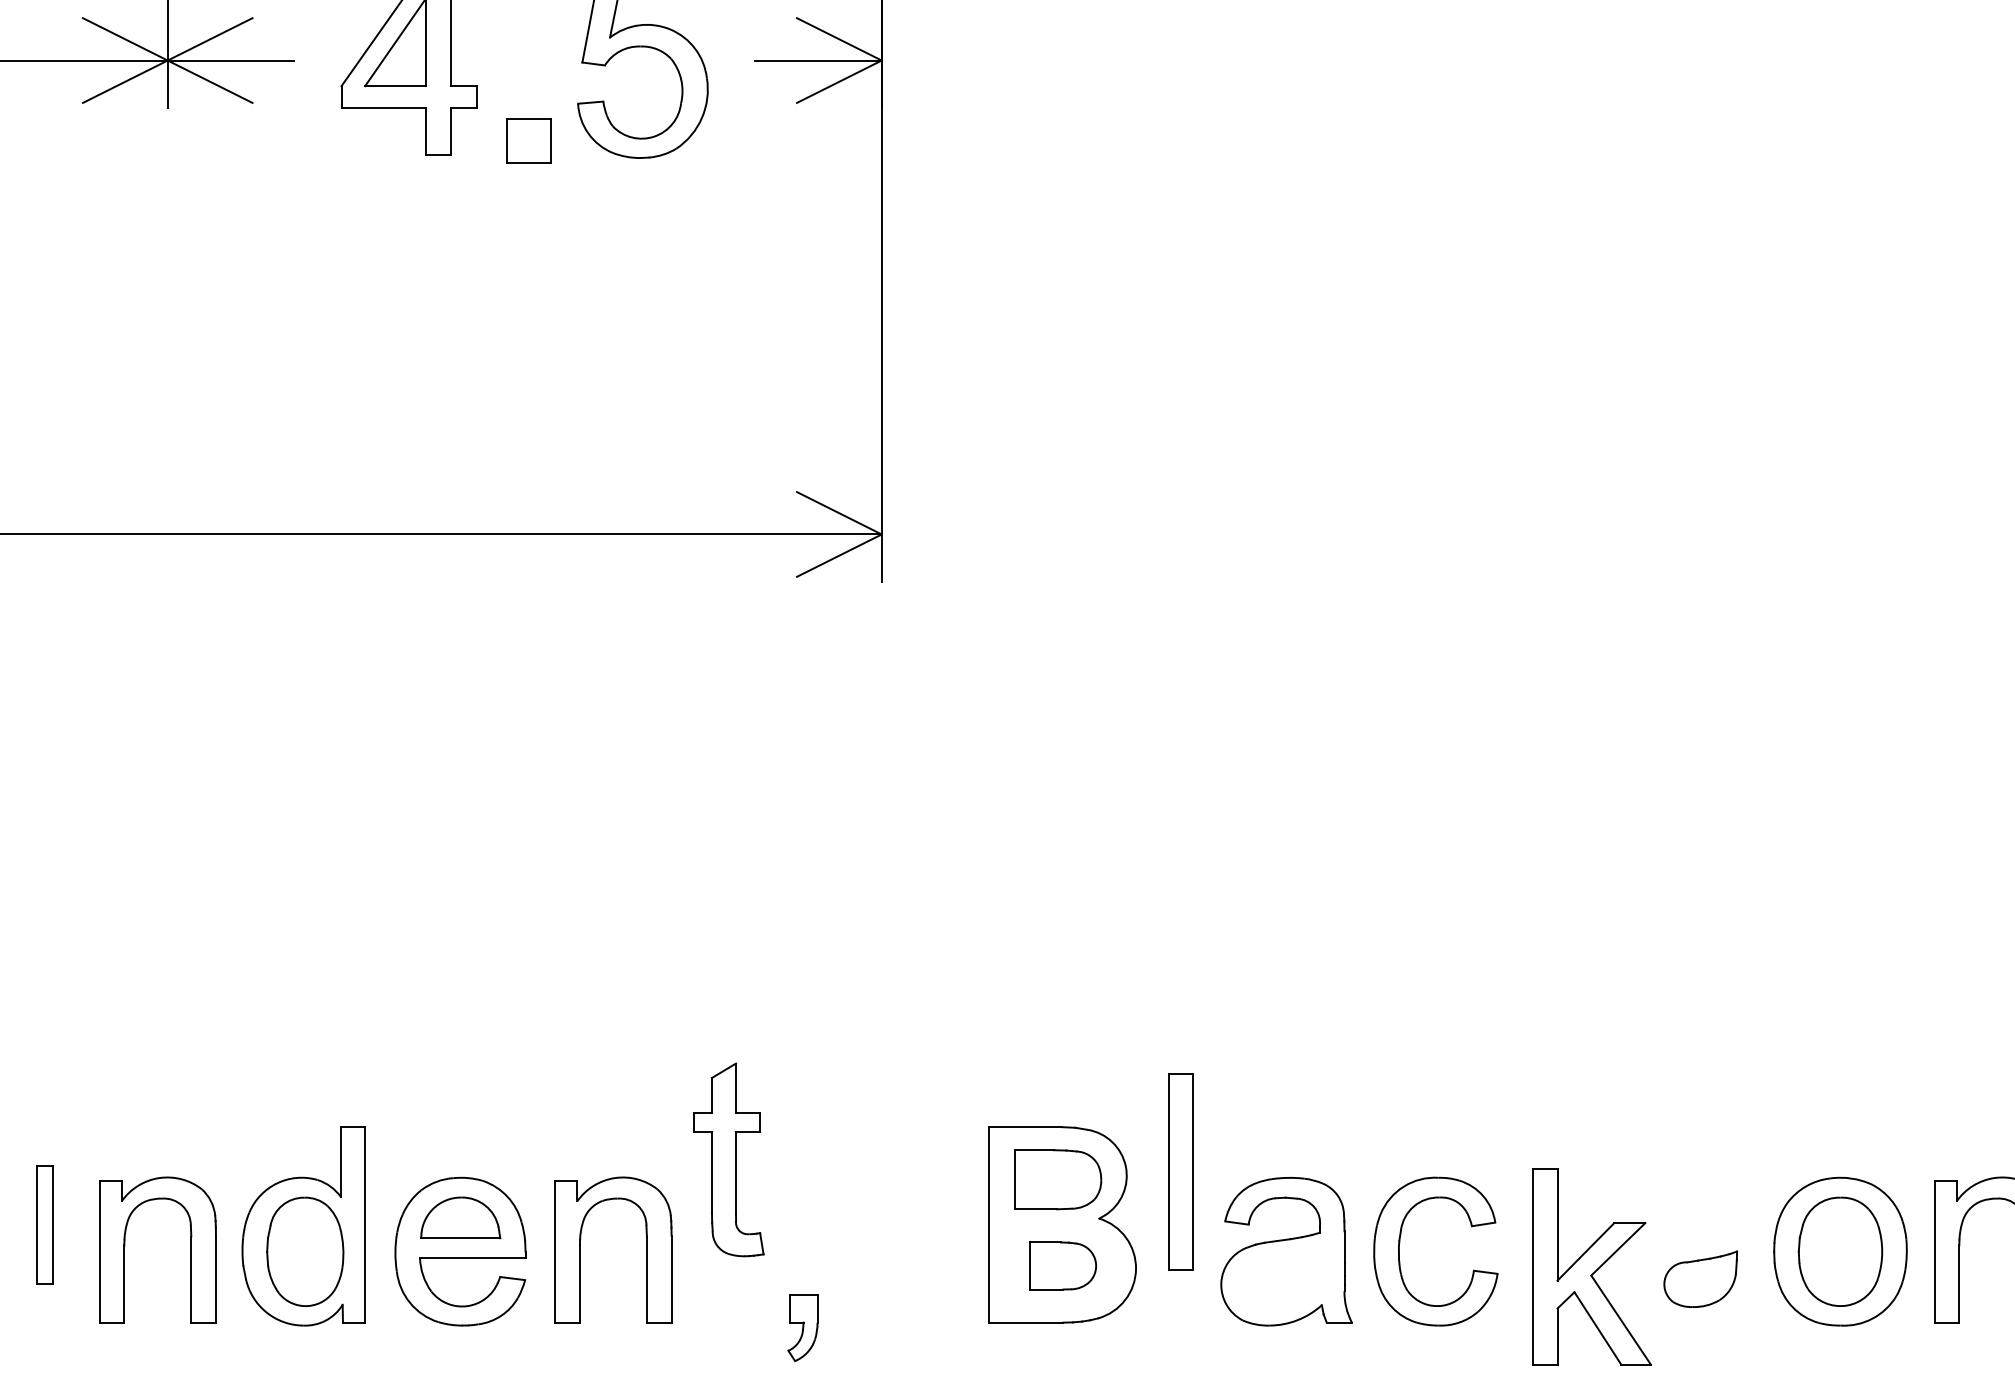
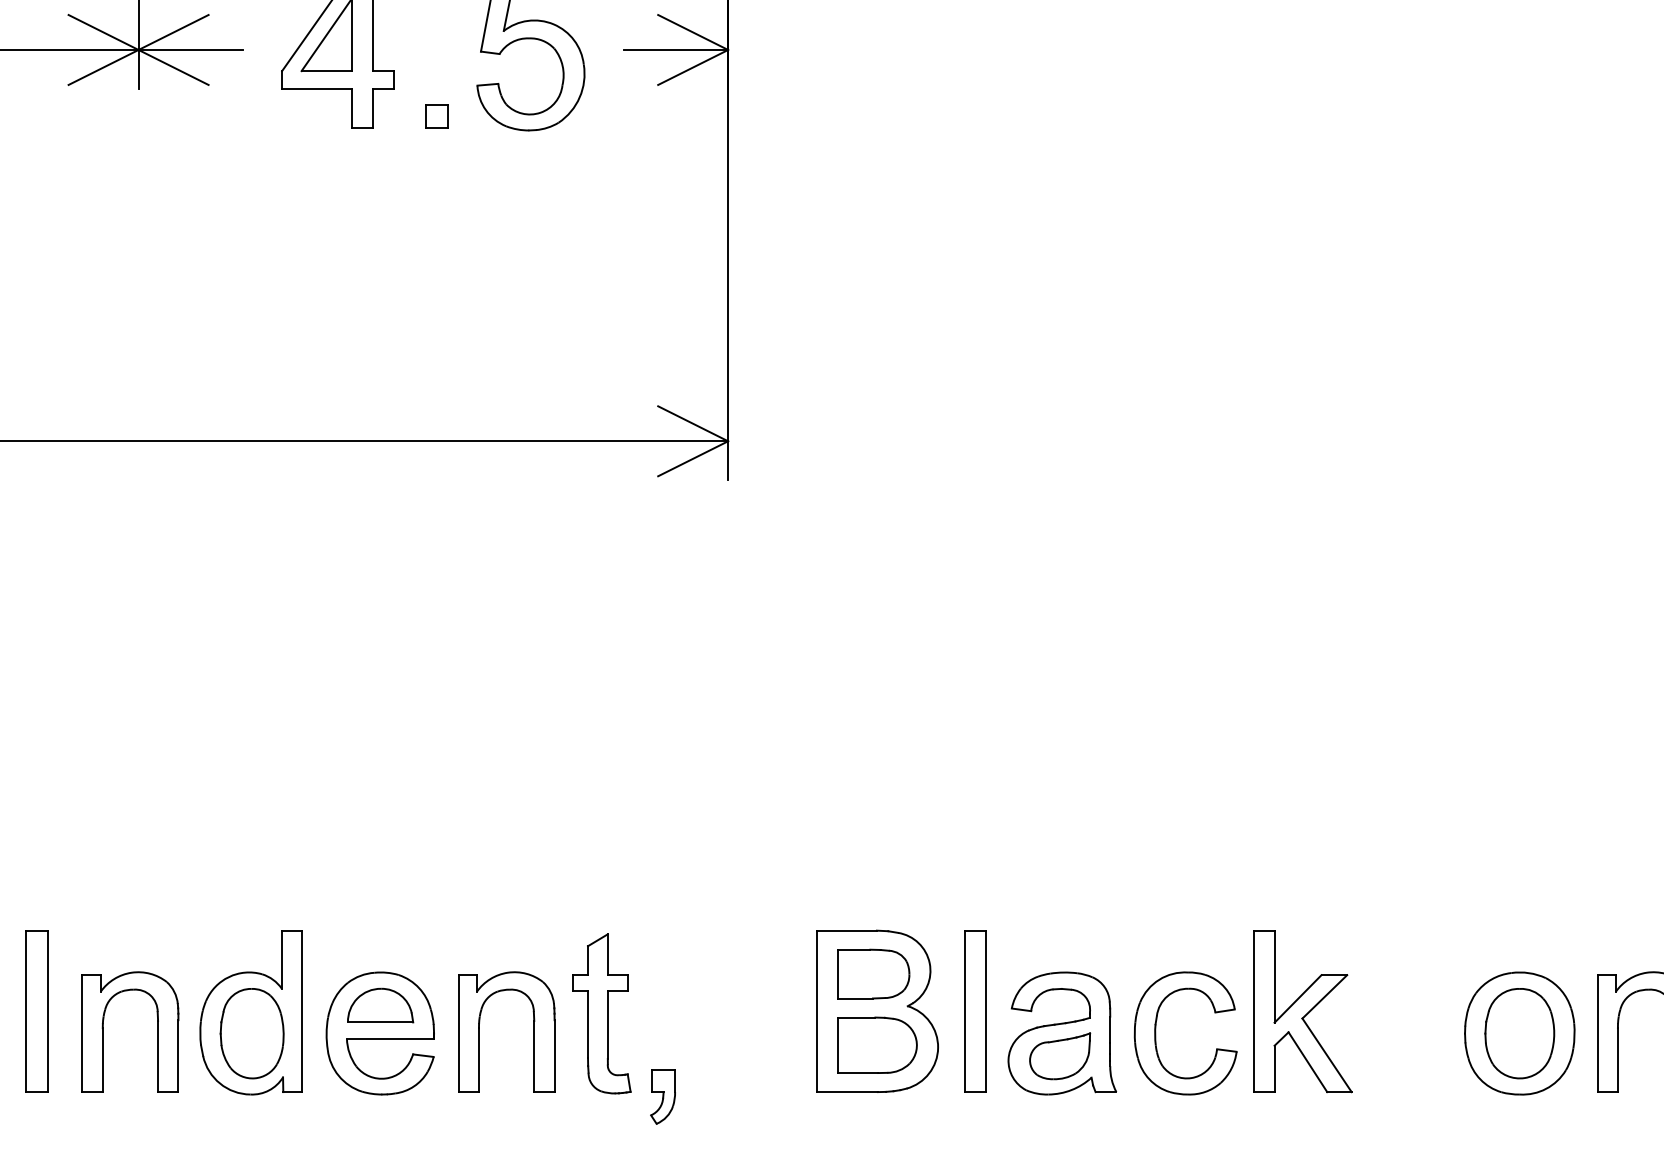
part: (528, 141) -> (436, 116), size x0.62
part: (728, 1159) -> (601, 1013), moved
part: (1180, 1171) -> (974, 1011), moved
part: (44, 1224) -> (36, 1011), size x1.67
part: (1062, 1265) -> (877, 1044), size x1.43
part: (1591, 1266) -> (1302, 1011), moved
part: (1700, 1278) -> (1059, 1055), moved

